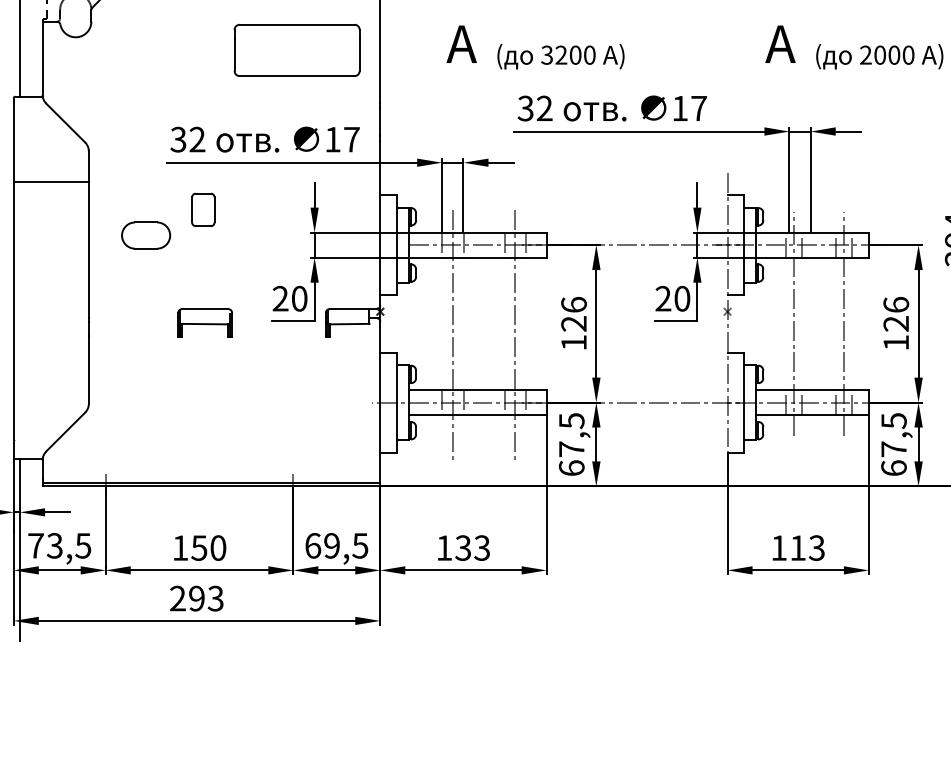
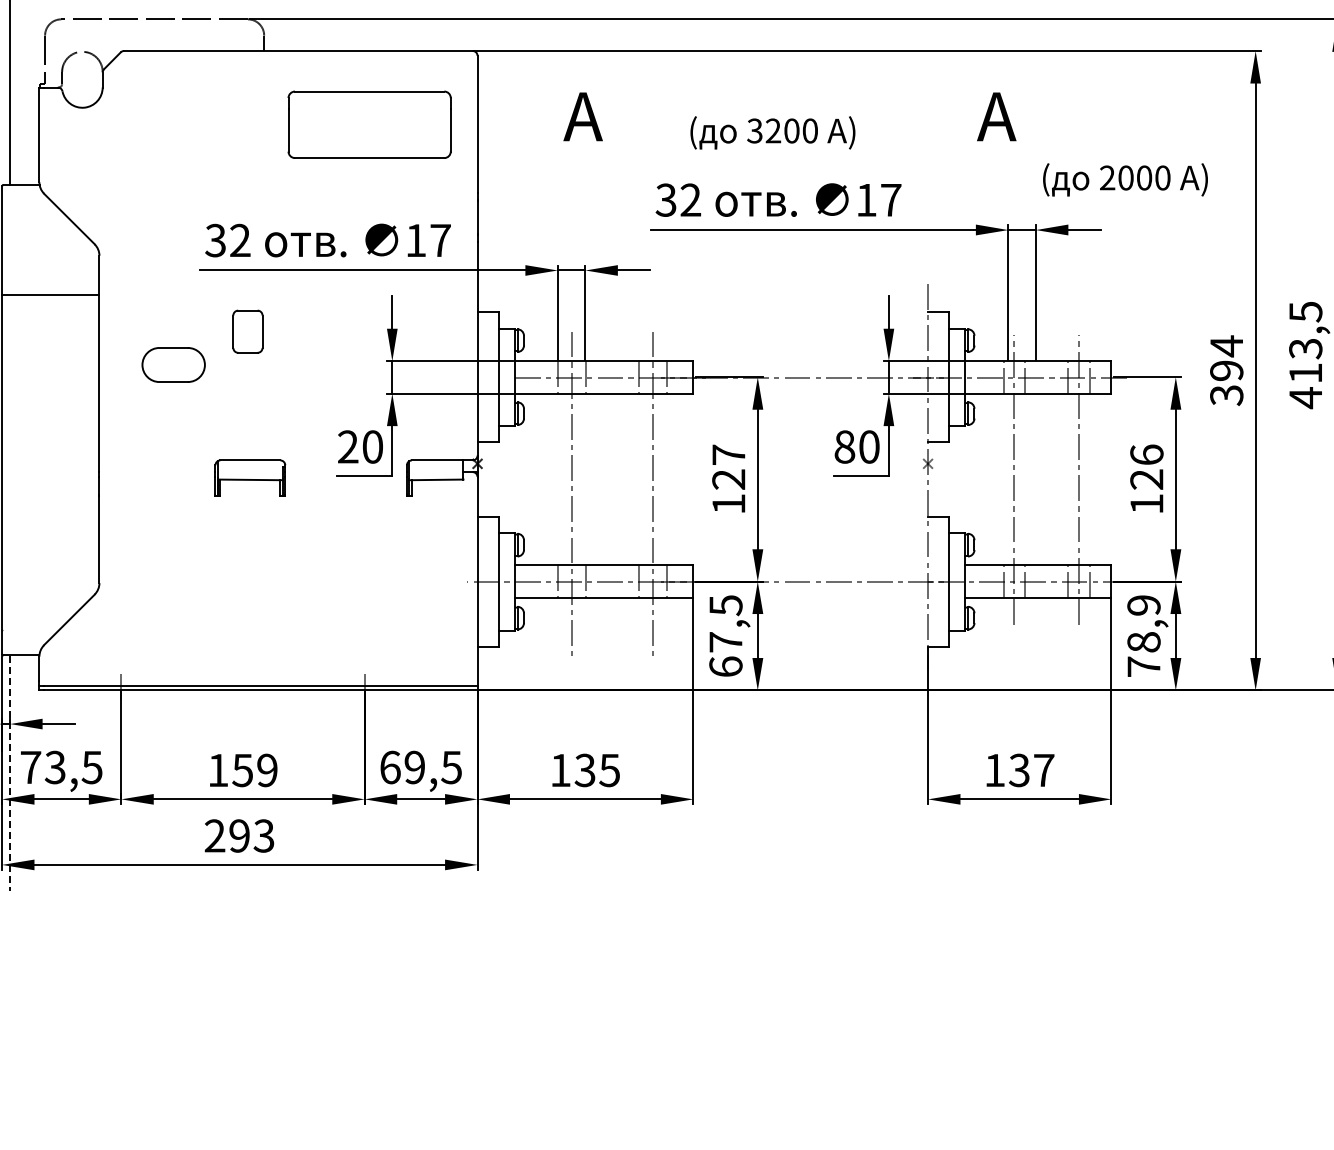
text: (560, 56) -> (772, 132), moved
text: (879, 56) -> (1125, 179), moved
text: (663, 298) -> (844, 446), 20 -> 80
text: (573, 304) -> (728, 454), 126 -> 127
text: (893, 444) -> (1143, 635), 67,5 -> 78,9
text: (218, 548) -> (267, 770), 150 -> 159
text: (482, 548) -> (609, 770), 133 -> 135
text: (807, 548) -> (1031, 770), 113 -> 137
line: (20, 550) -> (10, 773), solid -> dashed

